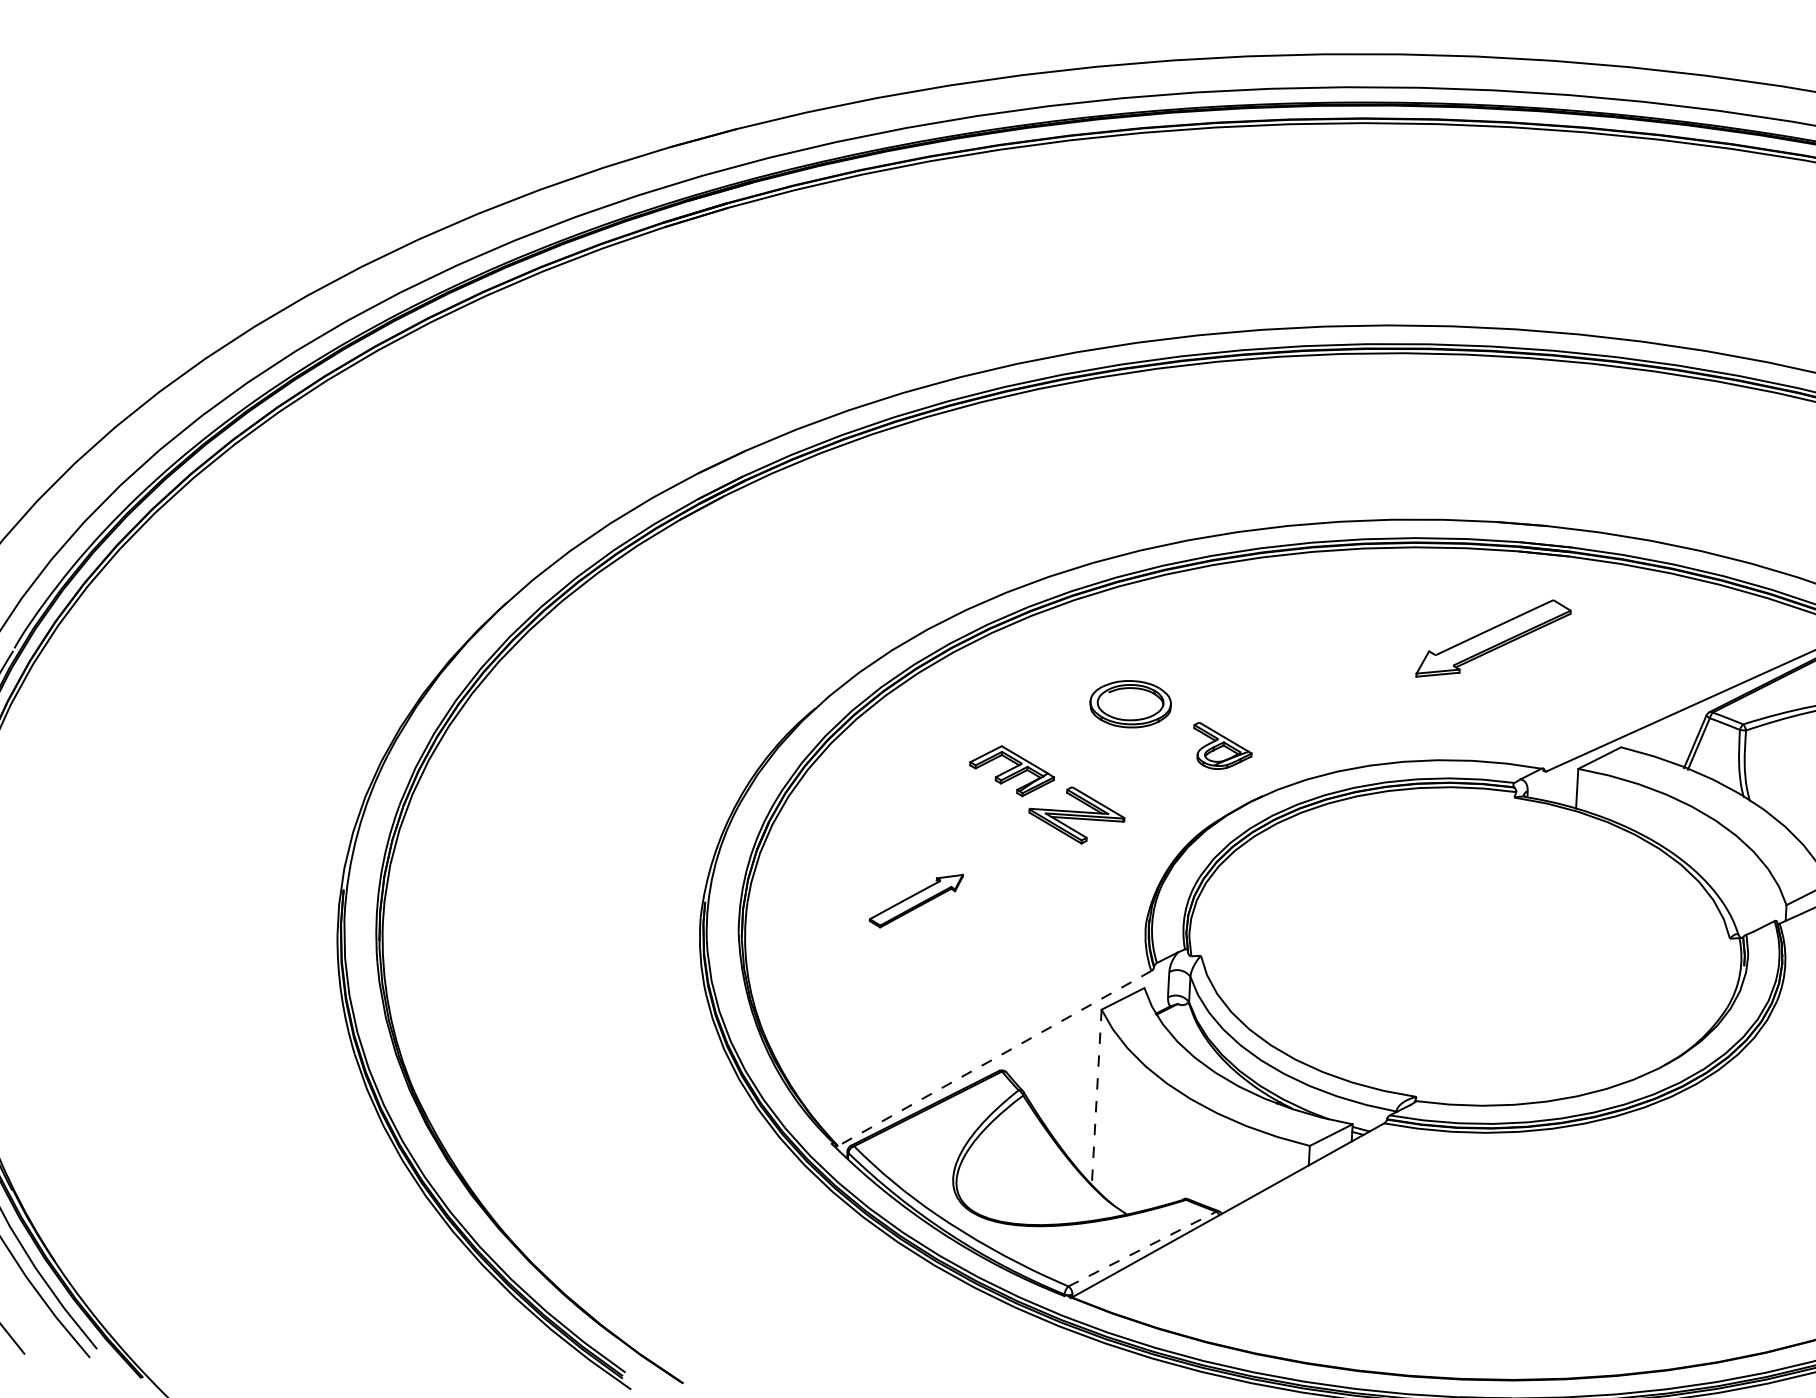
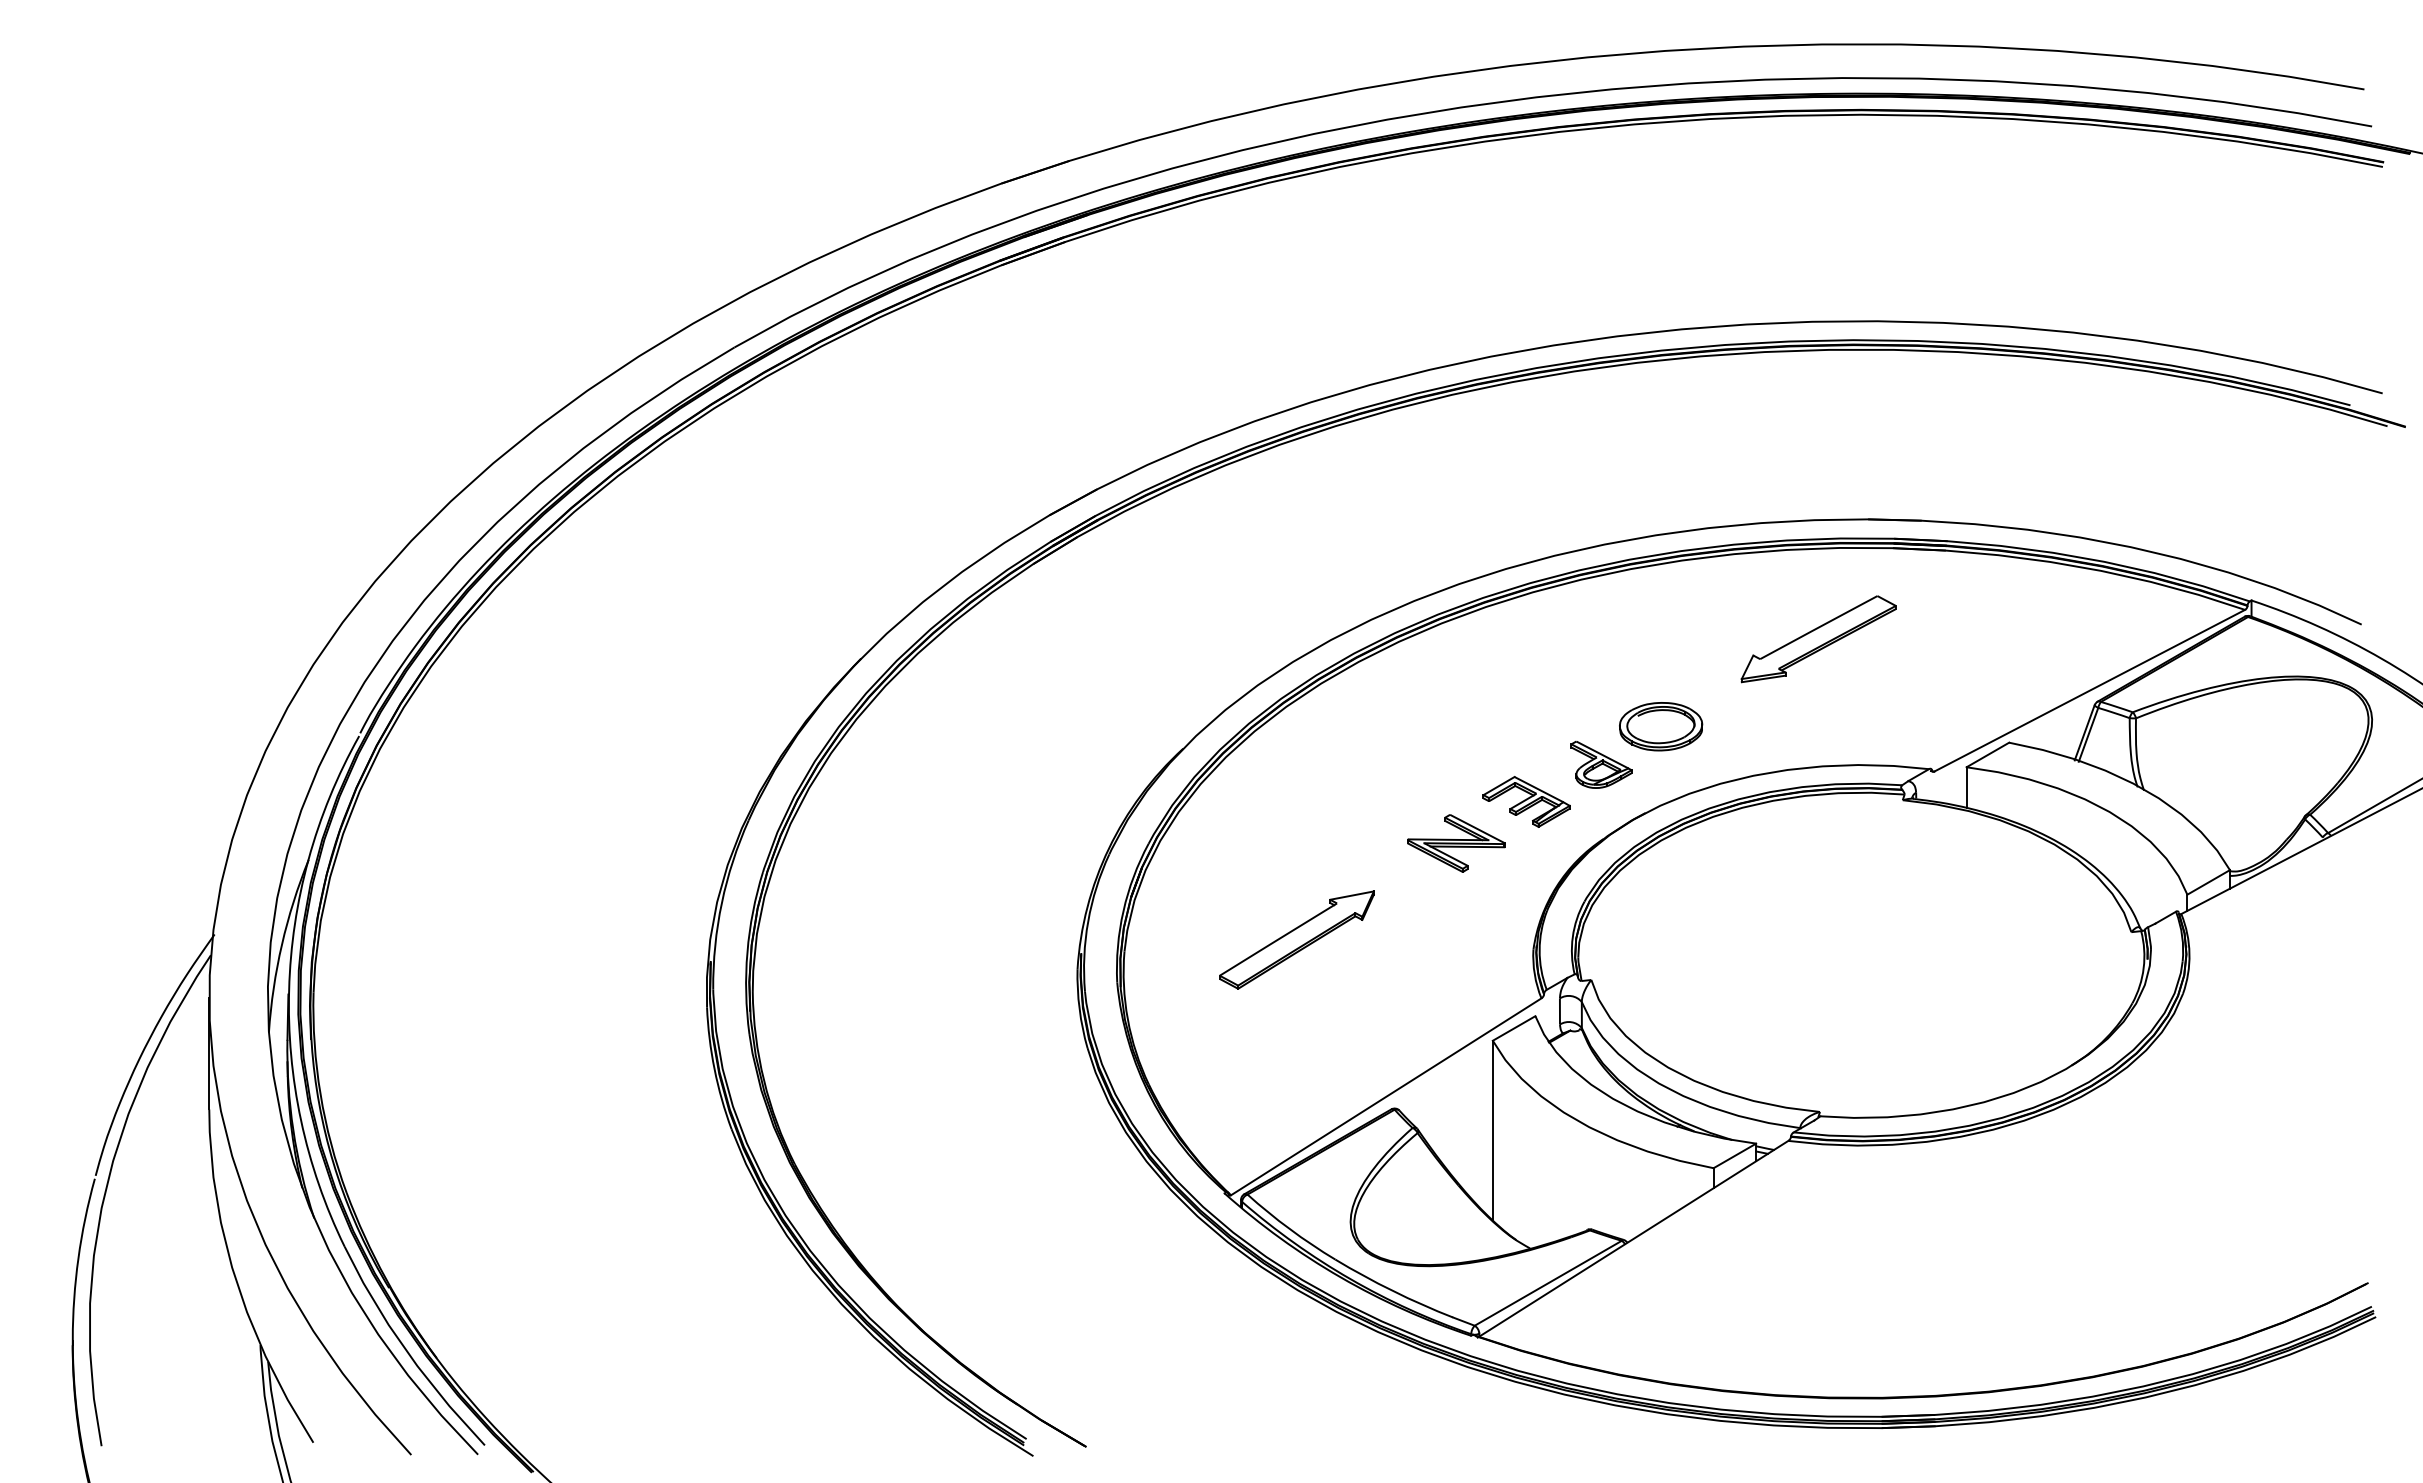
part: (1493, 639) -> (1818, 639), moved
part: (1131, 704) -> (1661, 726), moved
part: (1011, 770) -> (1526, 801), moved
part: (915, 900) -> (1296, 939), size x1.67
line: (994, 1058) -> (1386, 1096), dashed -> solid
line: (1096, 1097) -> (1492, 1130), dashed -> solid
line: (1142, 1249) -> (1548, 1283), dashed -> solid

